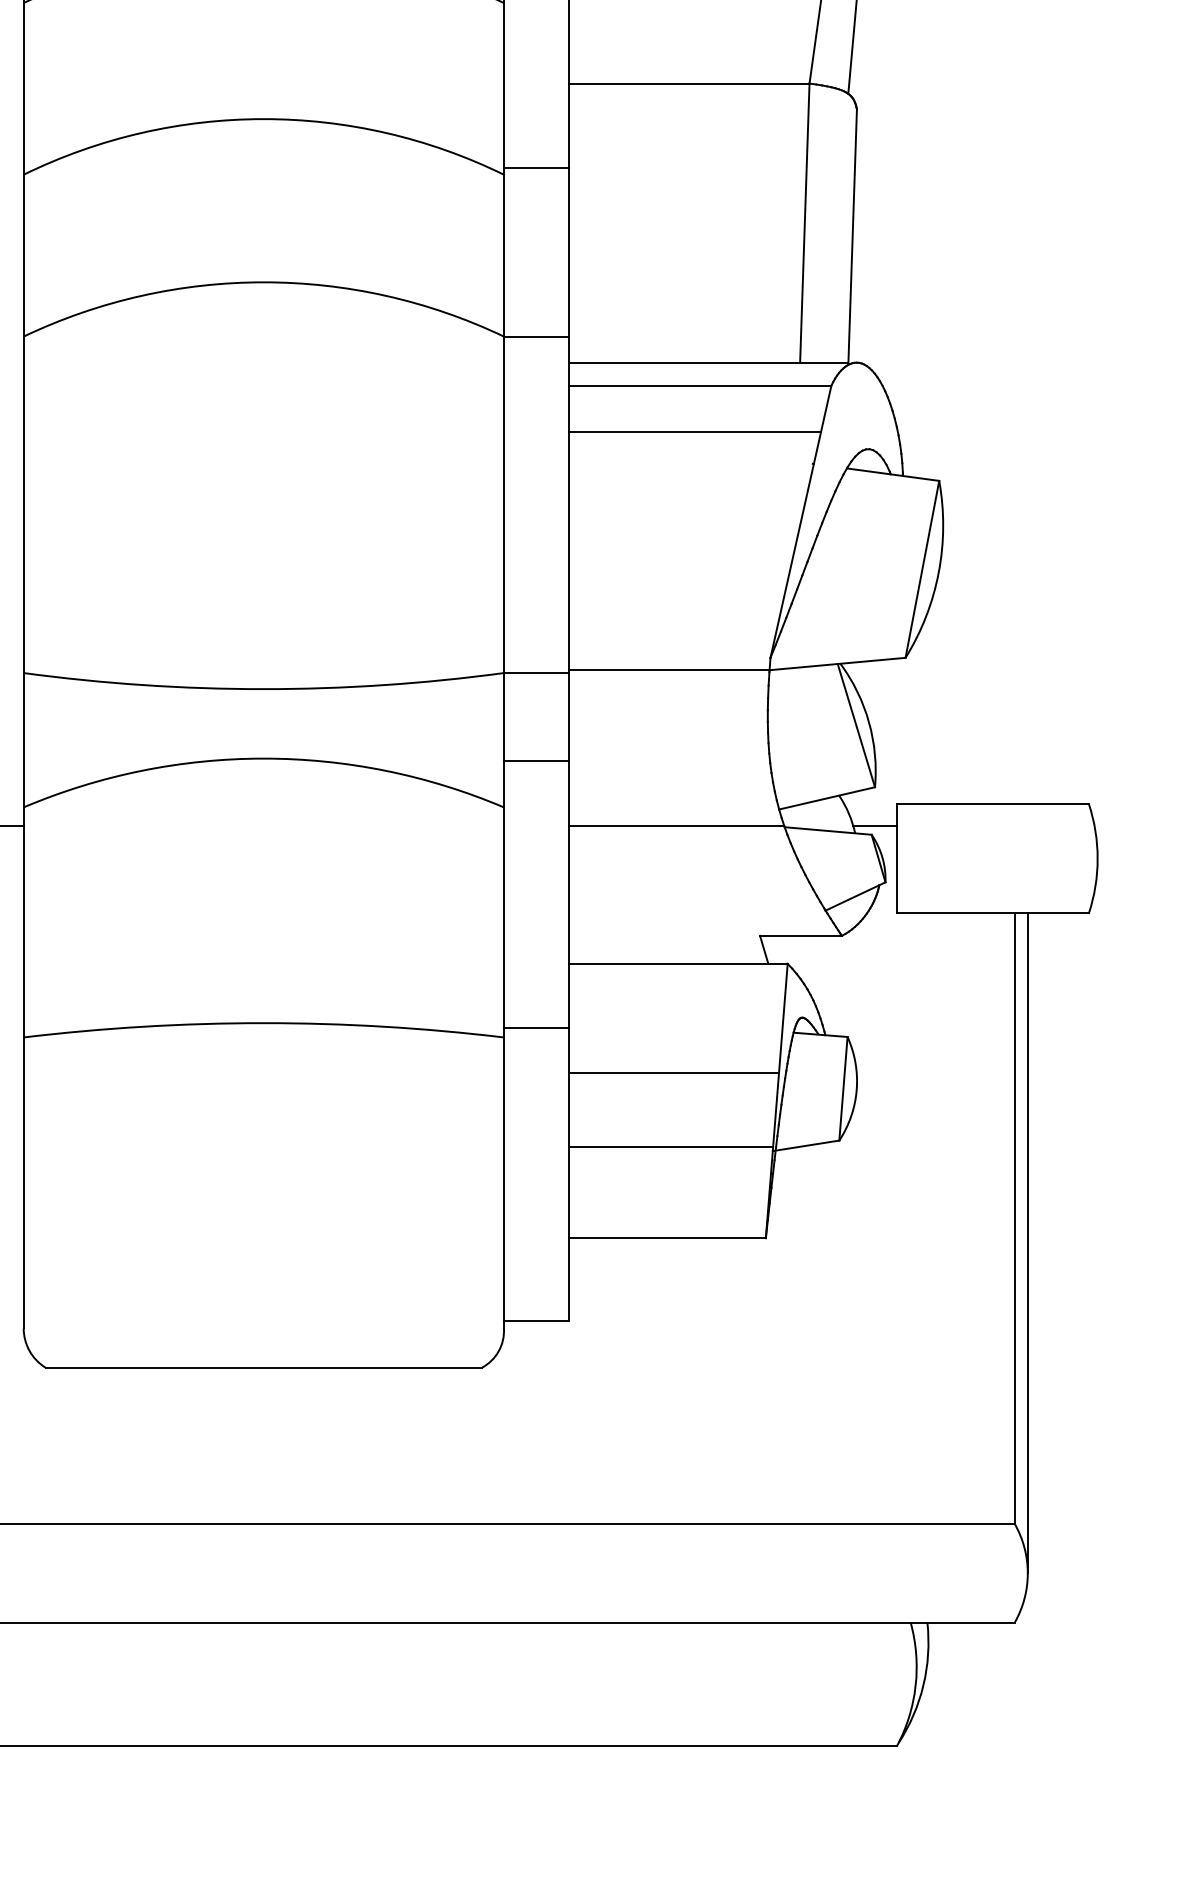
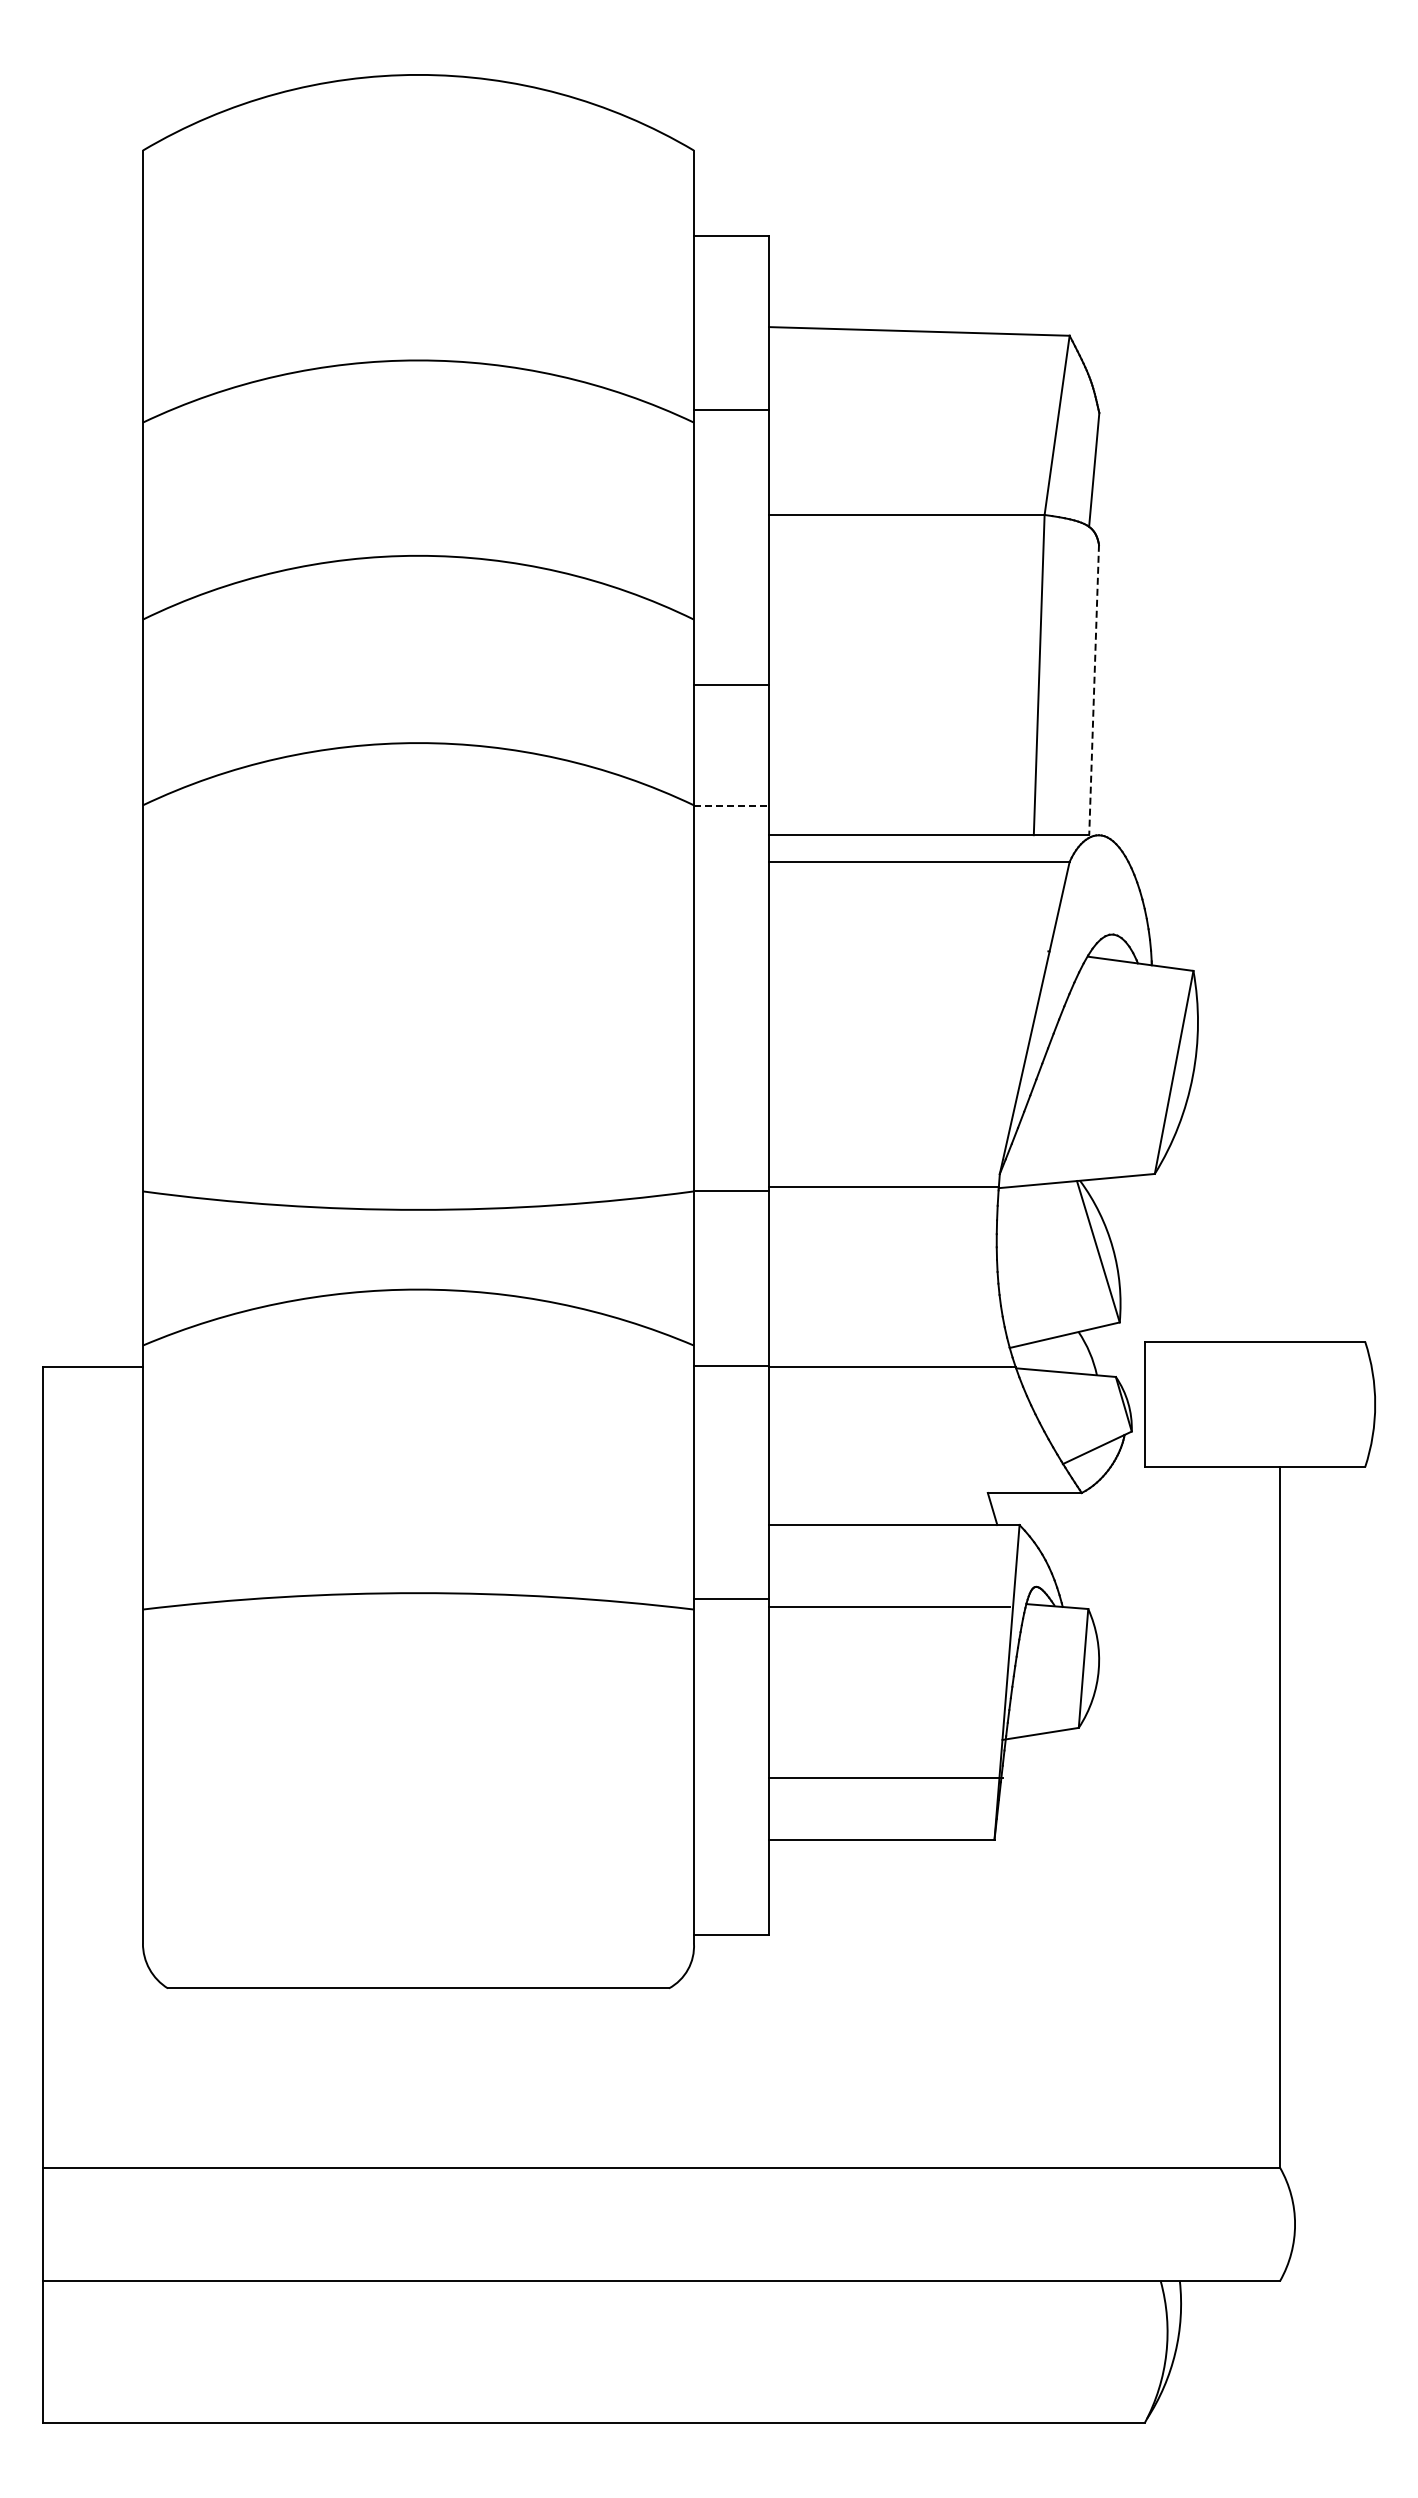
line: (536, 167) -> (731, 684), moved
line: (853, 236) -> (1094, 690), solid -> dashed
line: (536, 337) -> (731, 806), solid -> dashed
line: (695, 431) -> (913, 914), removed
line: (536, 761) -> (731, 1366), moved
line: (874, 826) -> (1119, 1367), removed
line: (674, 1073) -> (889, 1606), moved
line: (670, 1147) -> (885, 1778), moved
line: (1028, 1243) -> (1295, 1845), removed

